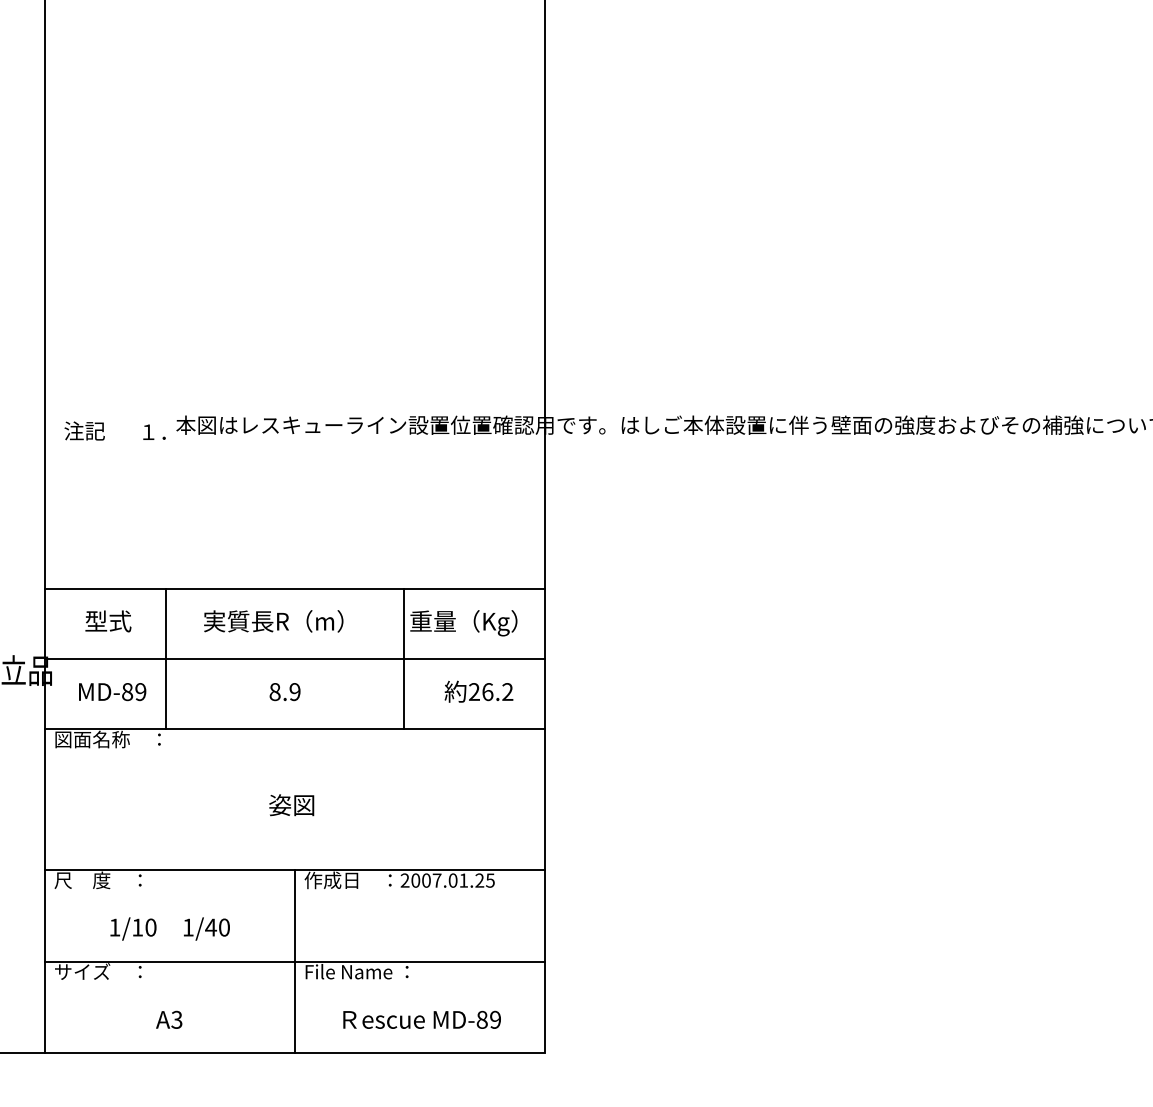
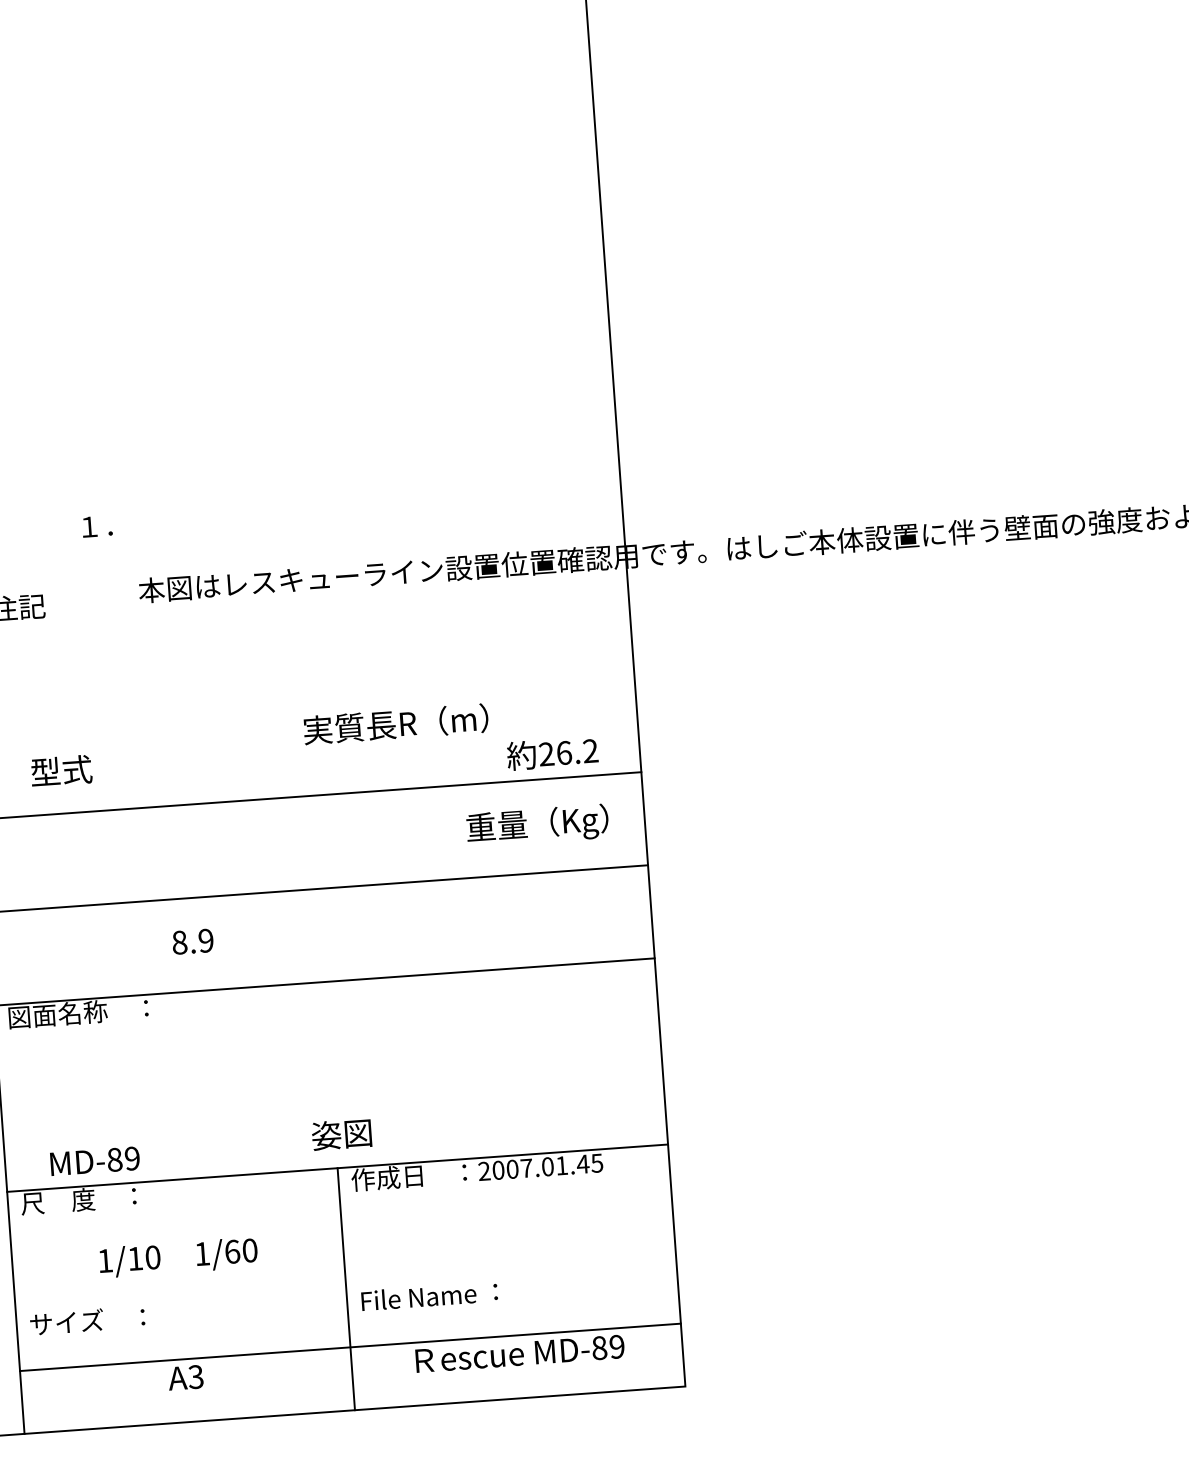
text: (154, 431) -> (97, 525), moved
text: (108, 621) -> (61, 771), moved
text: (273, 621) -> (395, 724), moved
line: (166, 658) -> (148, 900), removed
line: (404, 658) -> (462, 877), removed
text: (478, 691) -> (551, 753), moved
text: (112, 692) -> (95, 1161), moved
text: (284, 692) -> (192, 942), moved
text: (291, 805) -> (341, 1134), moved
text: (479, 880) -> (582, 1164), 2007.01.25 -> 2007.01.45
text: (211, 927) -> (232, 1251), 1/40 -> 1/60
line: (294, 961) -> (350, 1346), moved

